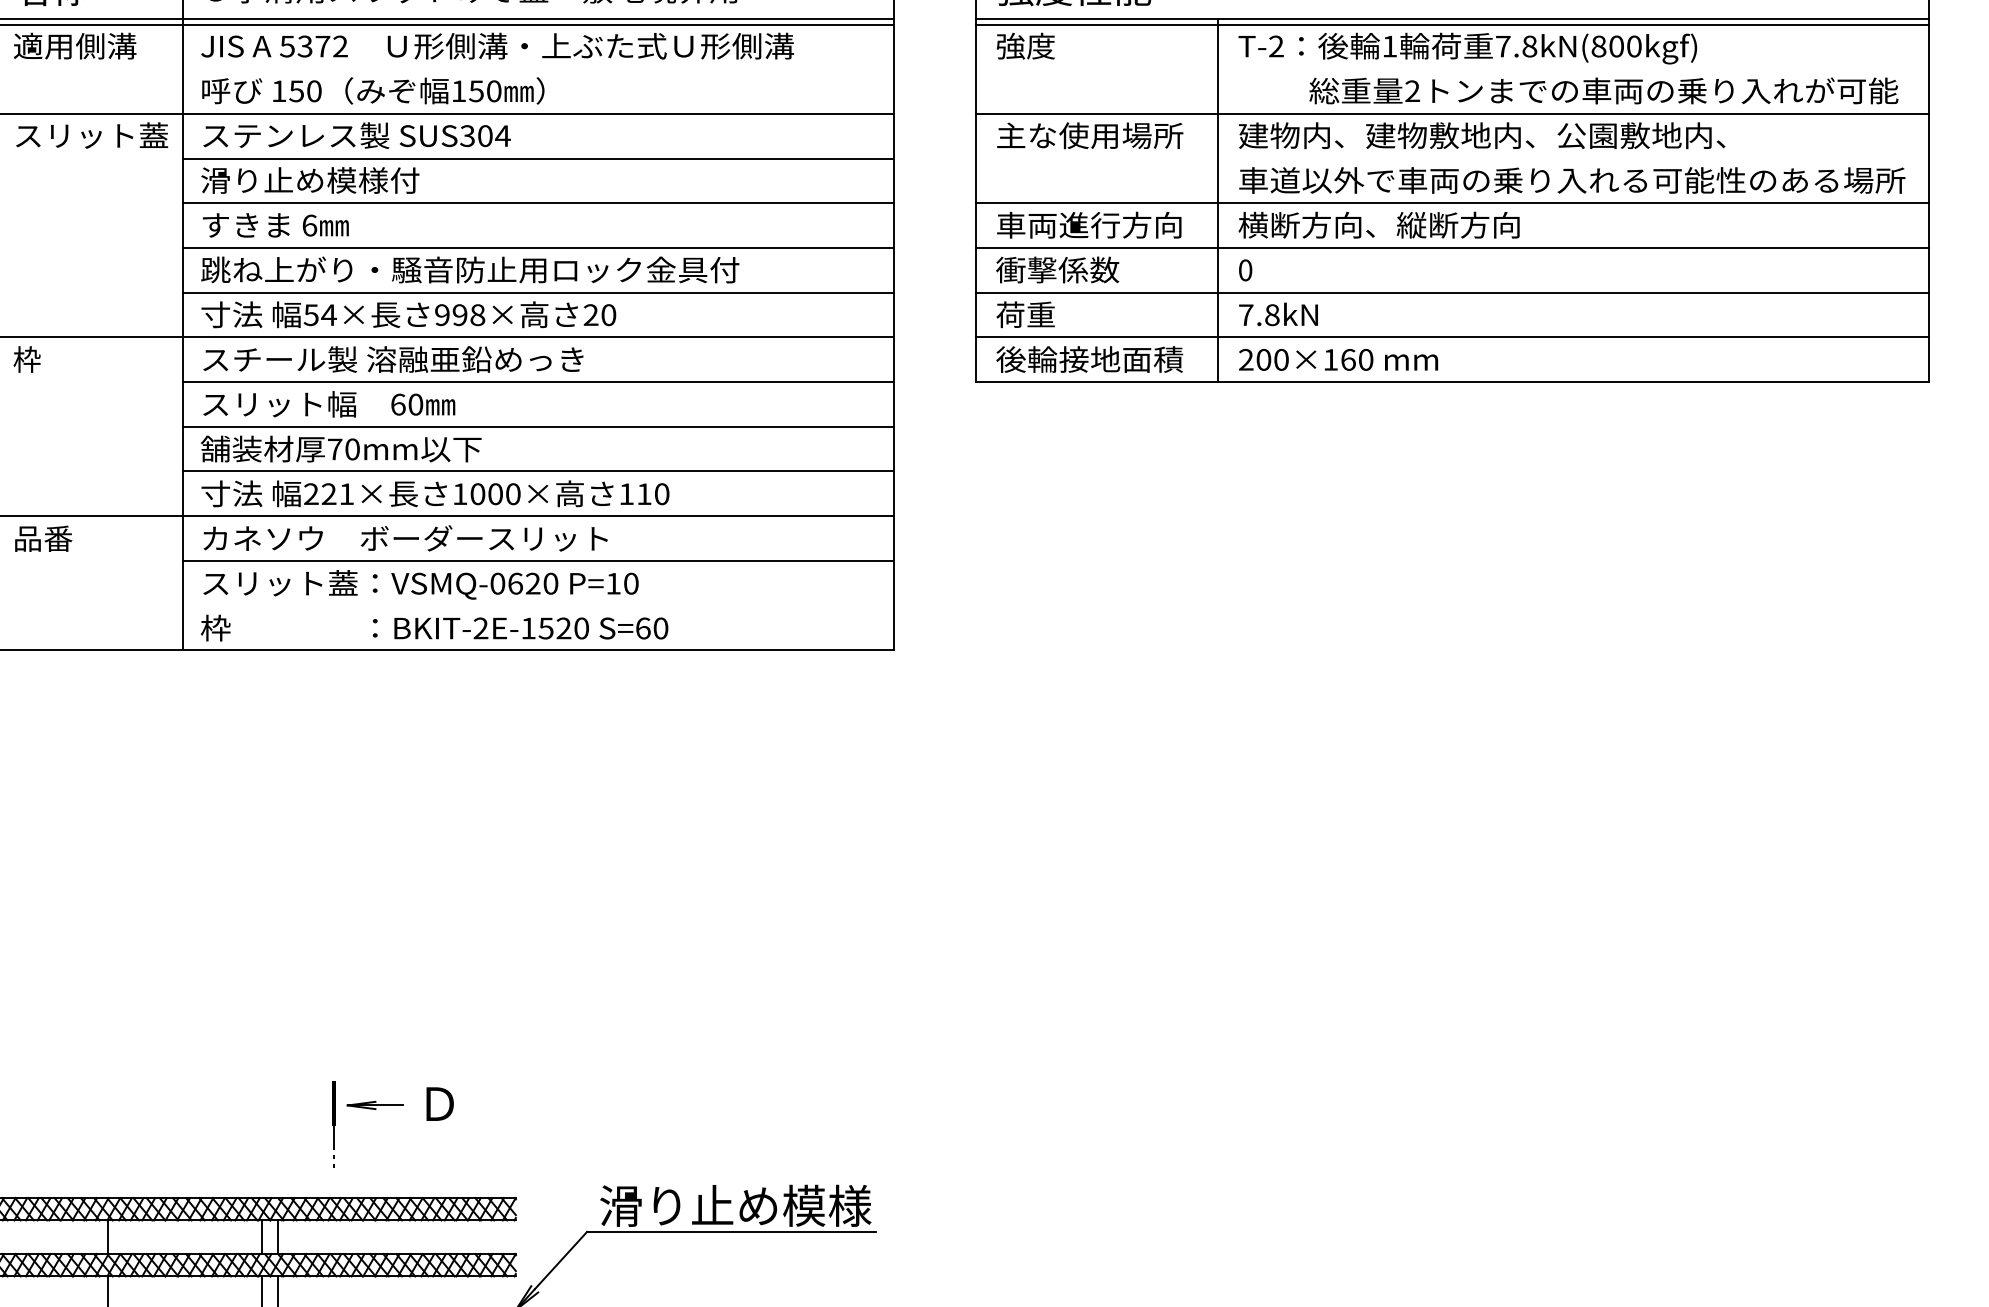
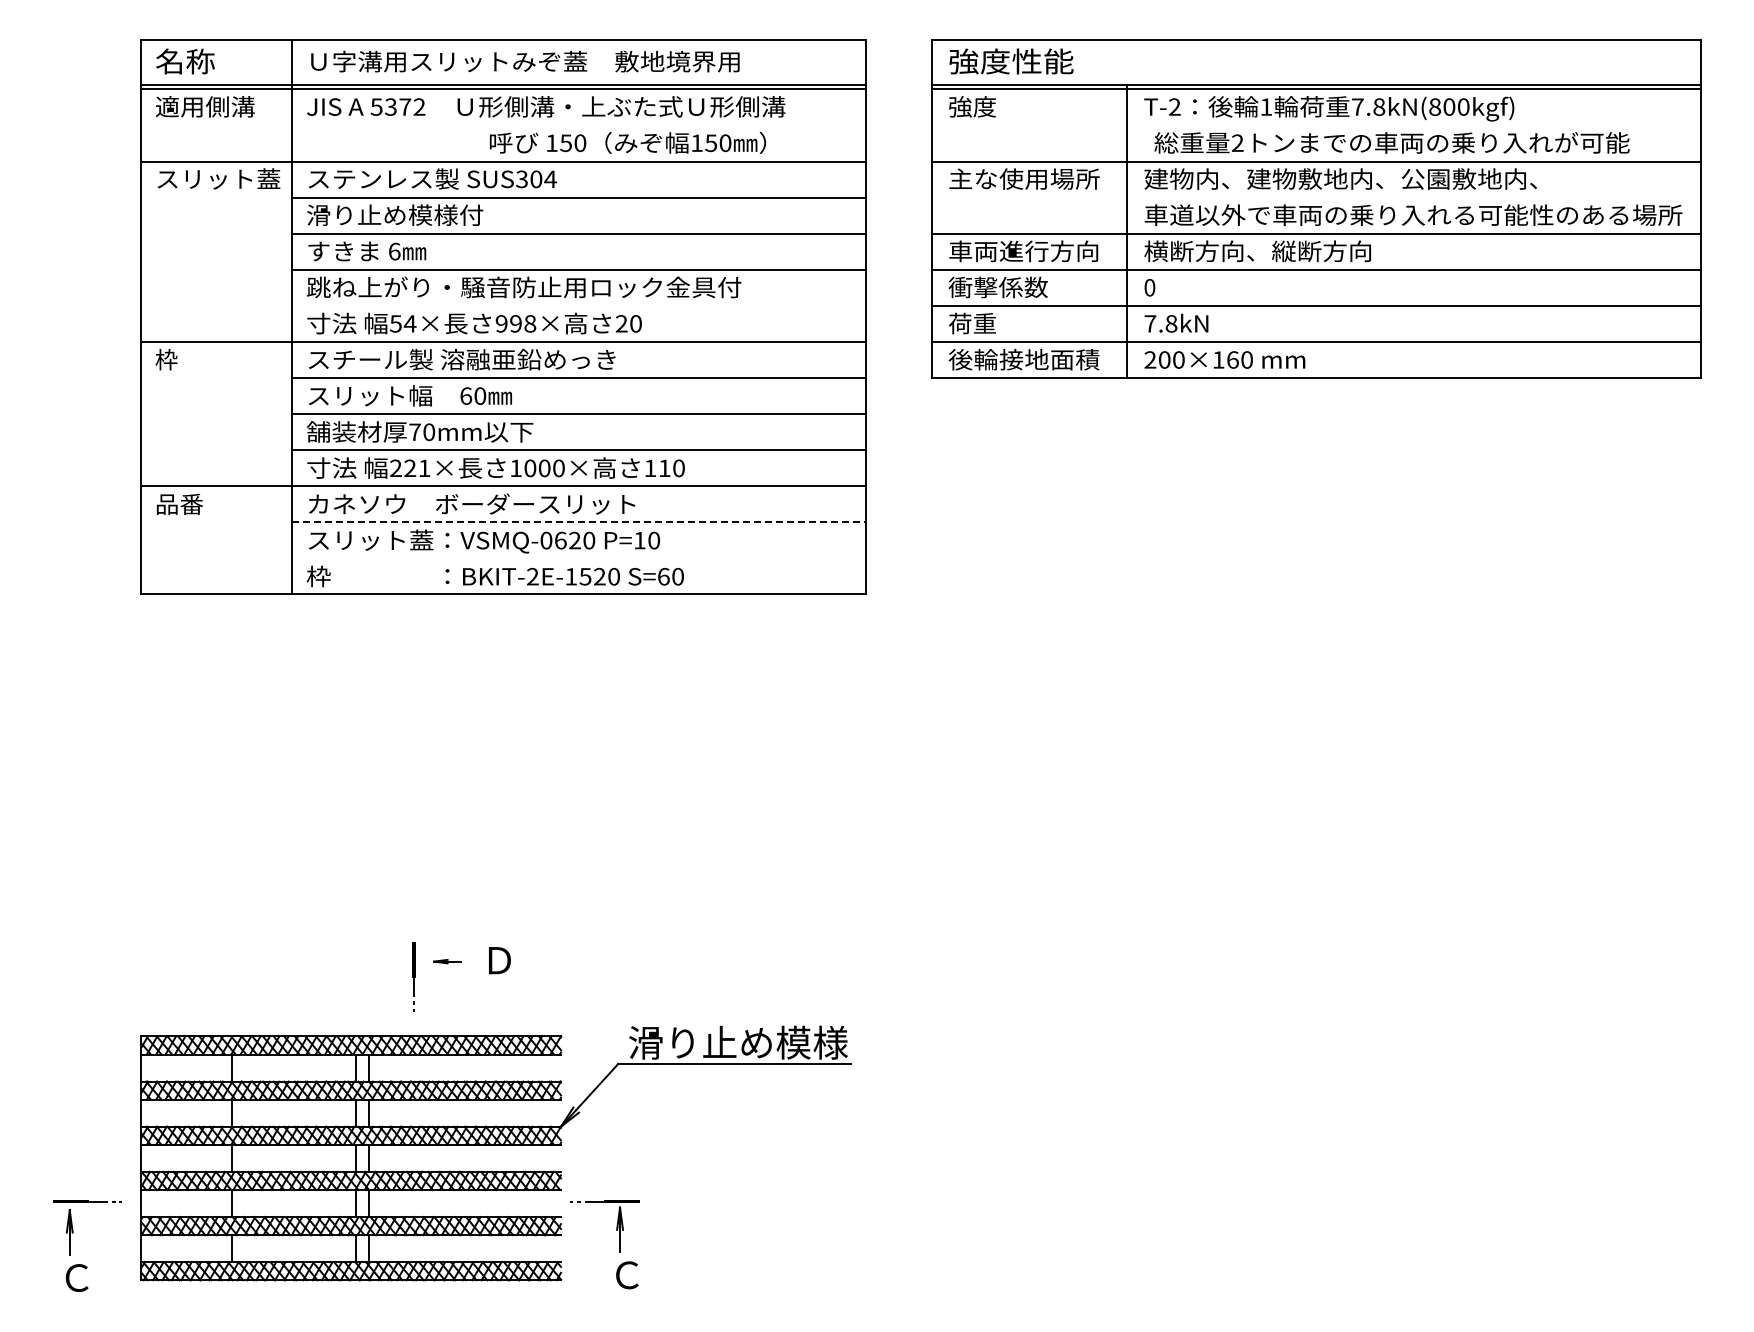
text: (372, 90) -> (627, 142), moved
text: (1603, 90) -> (1391, 142), moved
line: (538, 292) -> (579, 305), removed
line: (538, 560) -> (579, 521), solid -> dashed
part: (375, 1105) -> (447, 961), size x0.6

